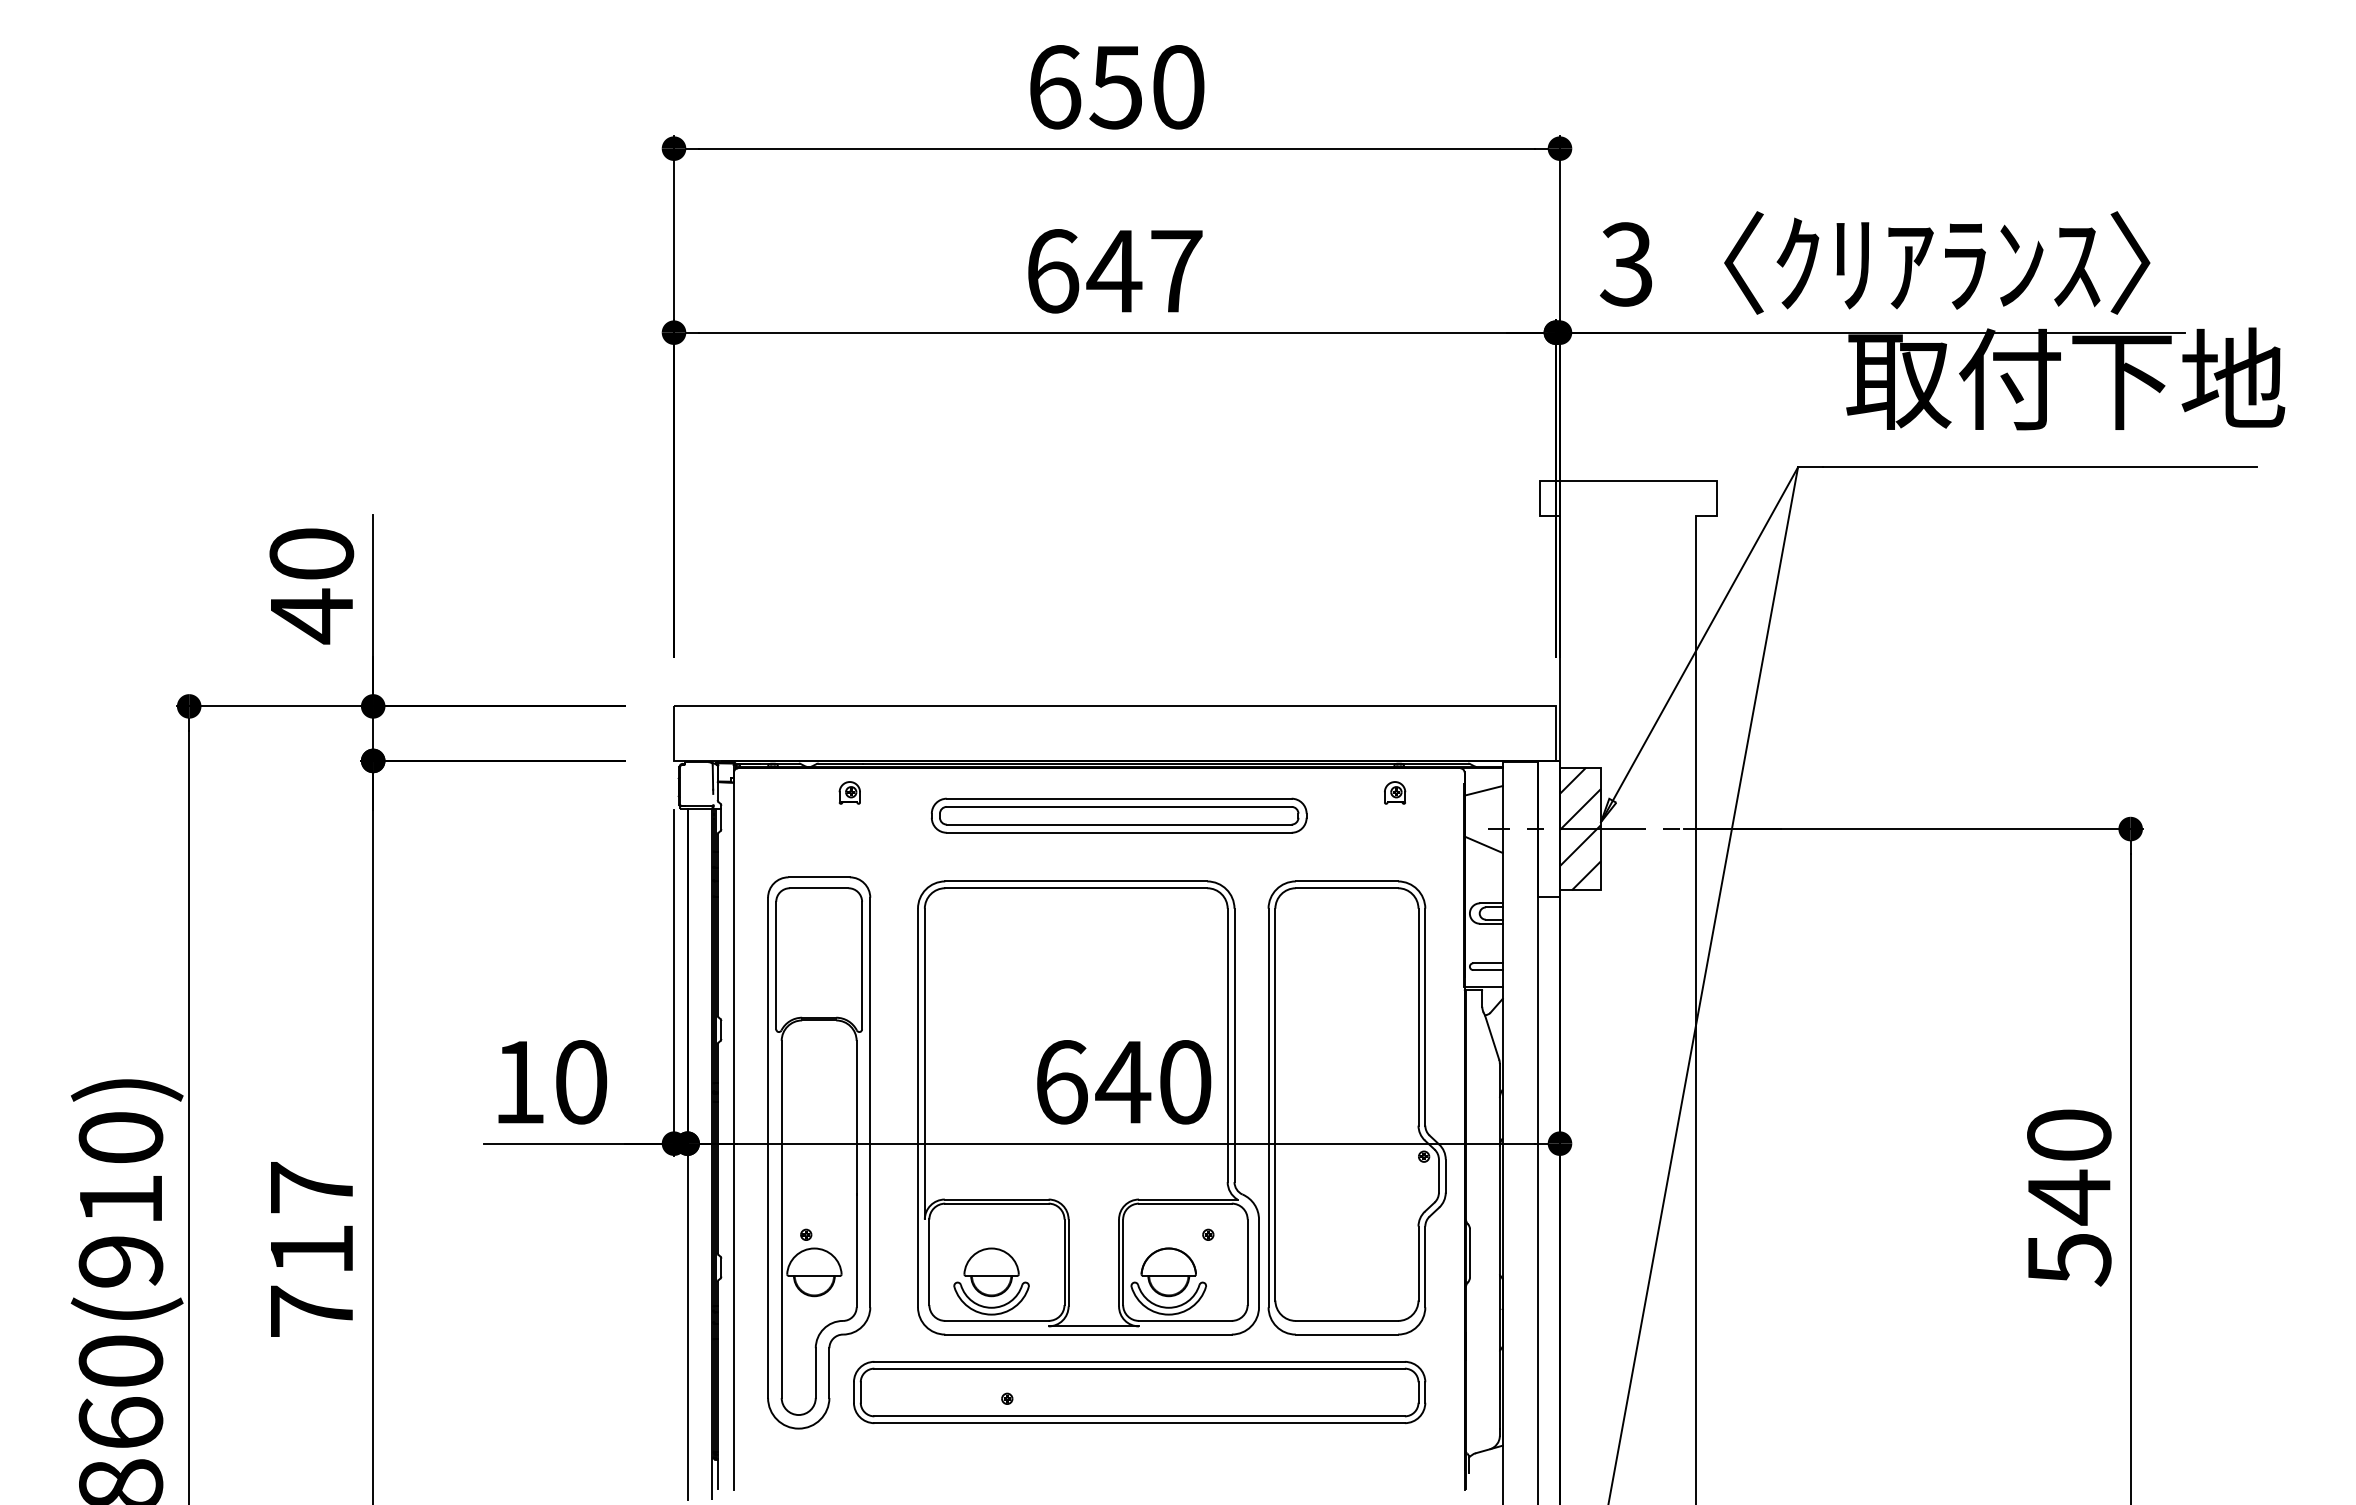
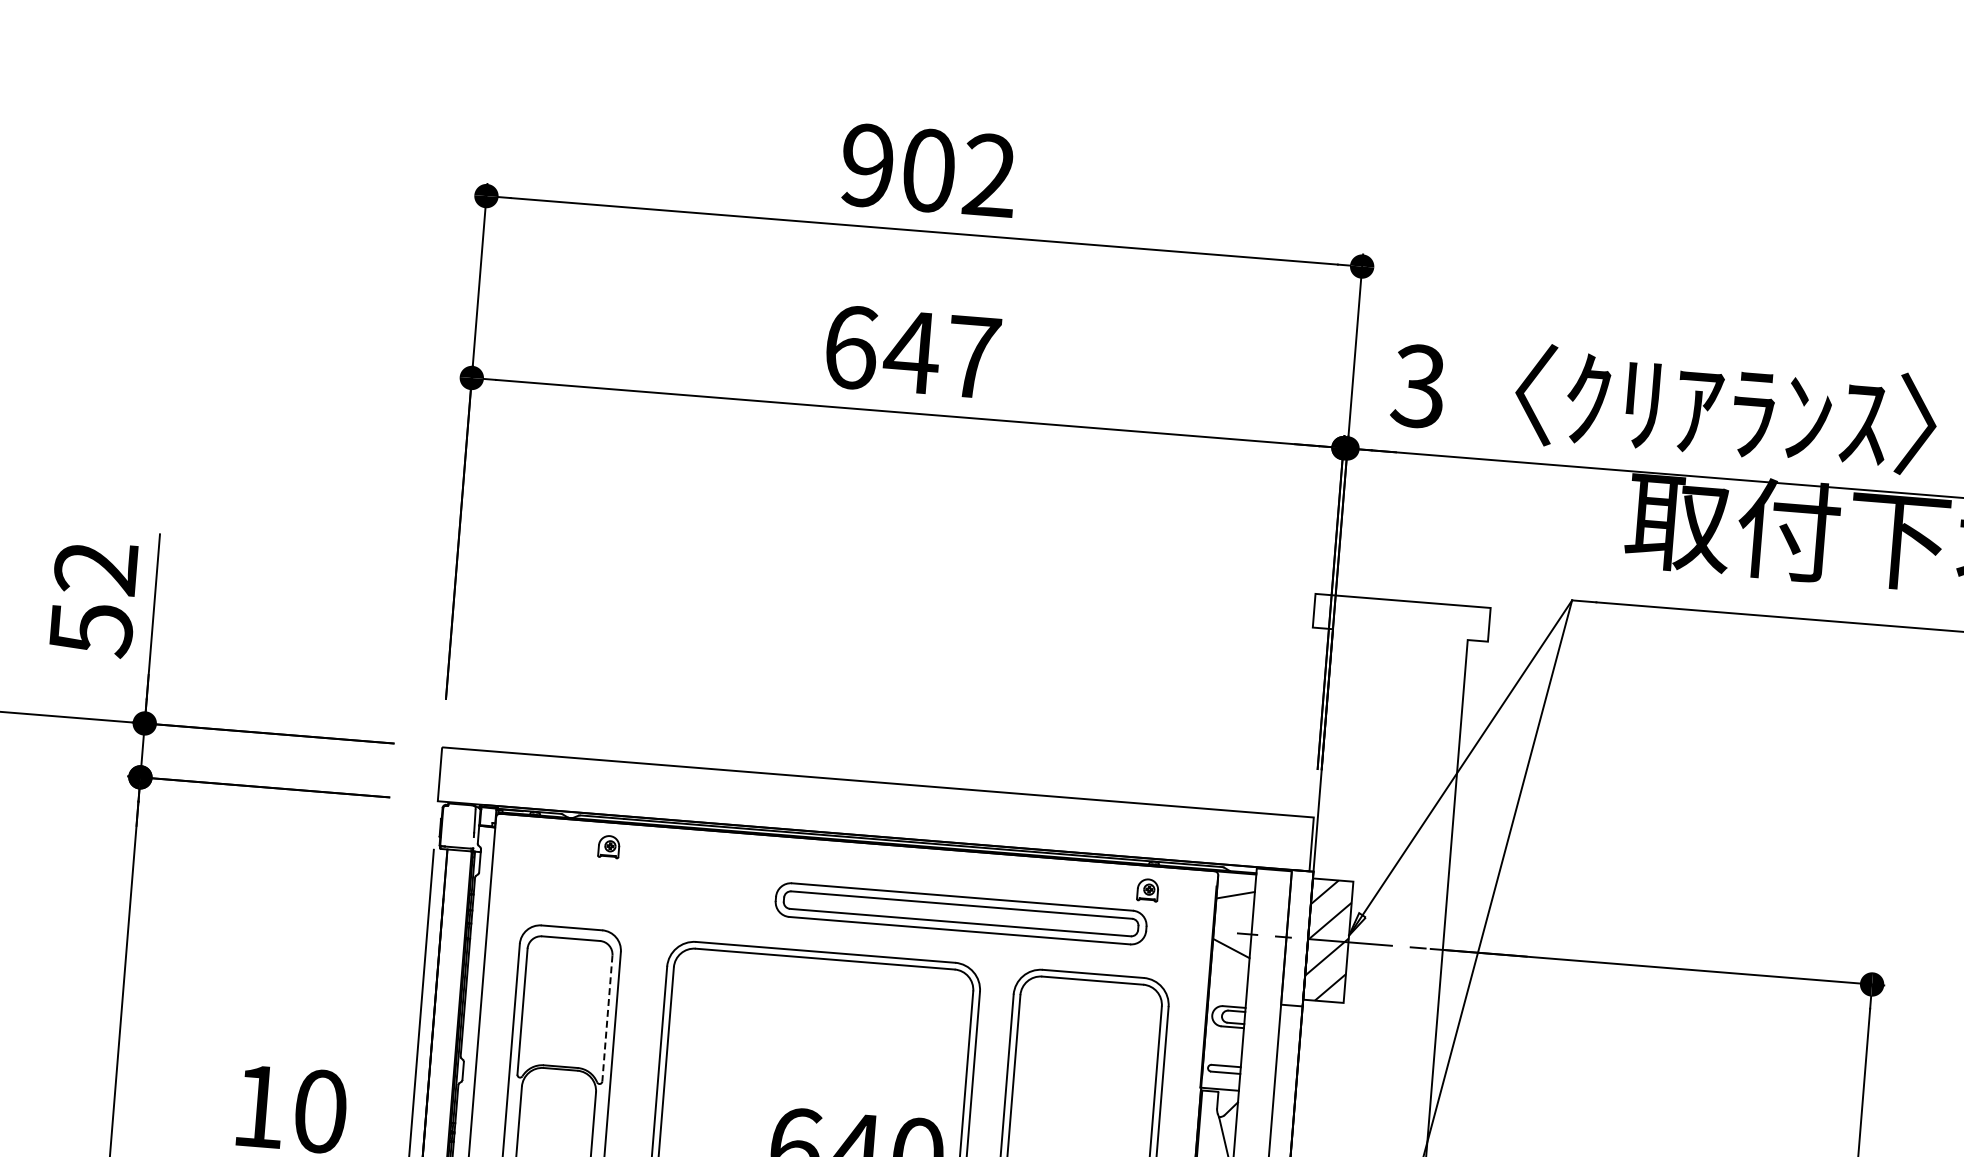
text: (1116, 87) -> (928, 170), 650 -> 902
text: (311, 586) -> (93, 600), 40 -> 52
part: (1118, 815) -> (960, 913), moved
line: (862, 965) -> (607, 1018), solid -> dashed

